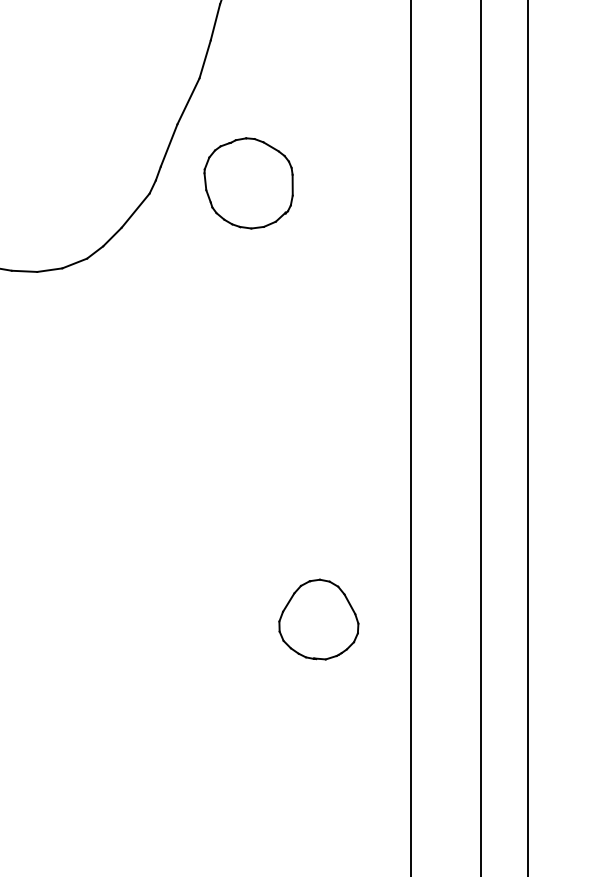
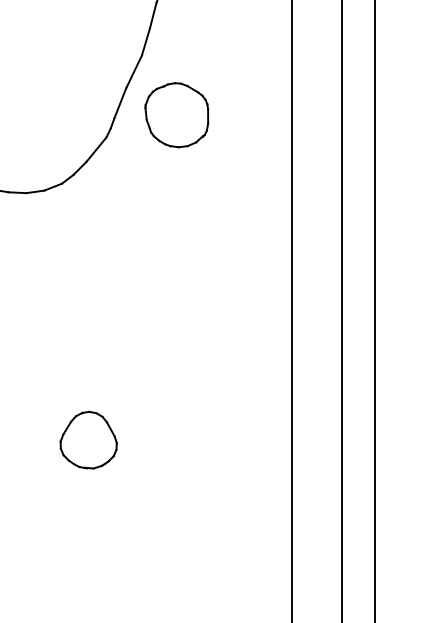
part: (248, 183) -> (176, 115), moved
part: (318, 618) -> (88, 439), moved

